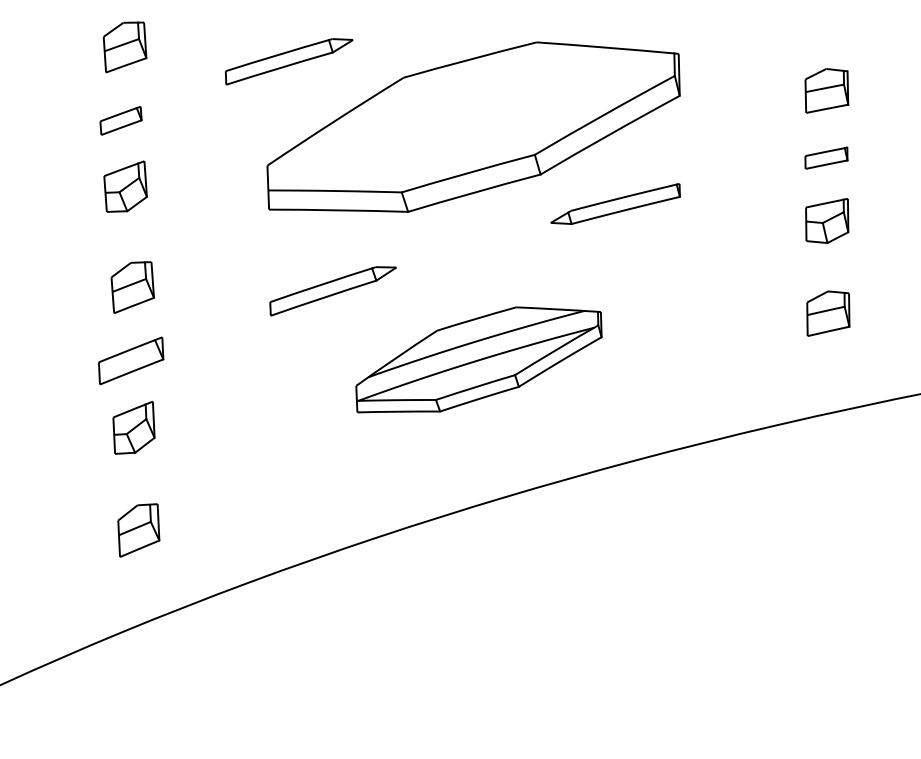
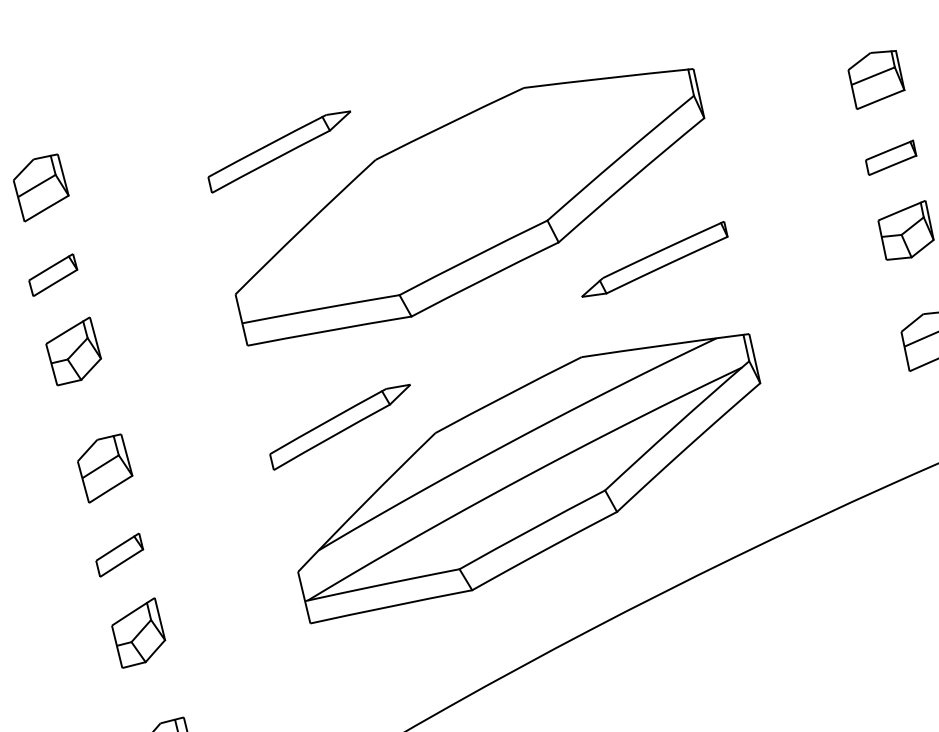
part: (289, 61) -> (280, 151), moved
part: (478, 359) -> (527, 474), size x1.67
part: (130, 360) -> (119, 554), size x0.62

